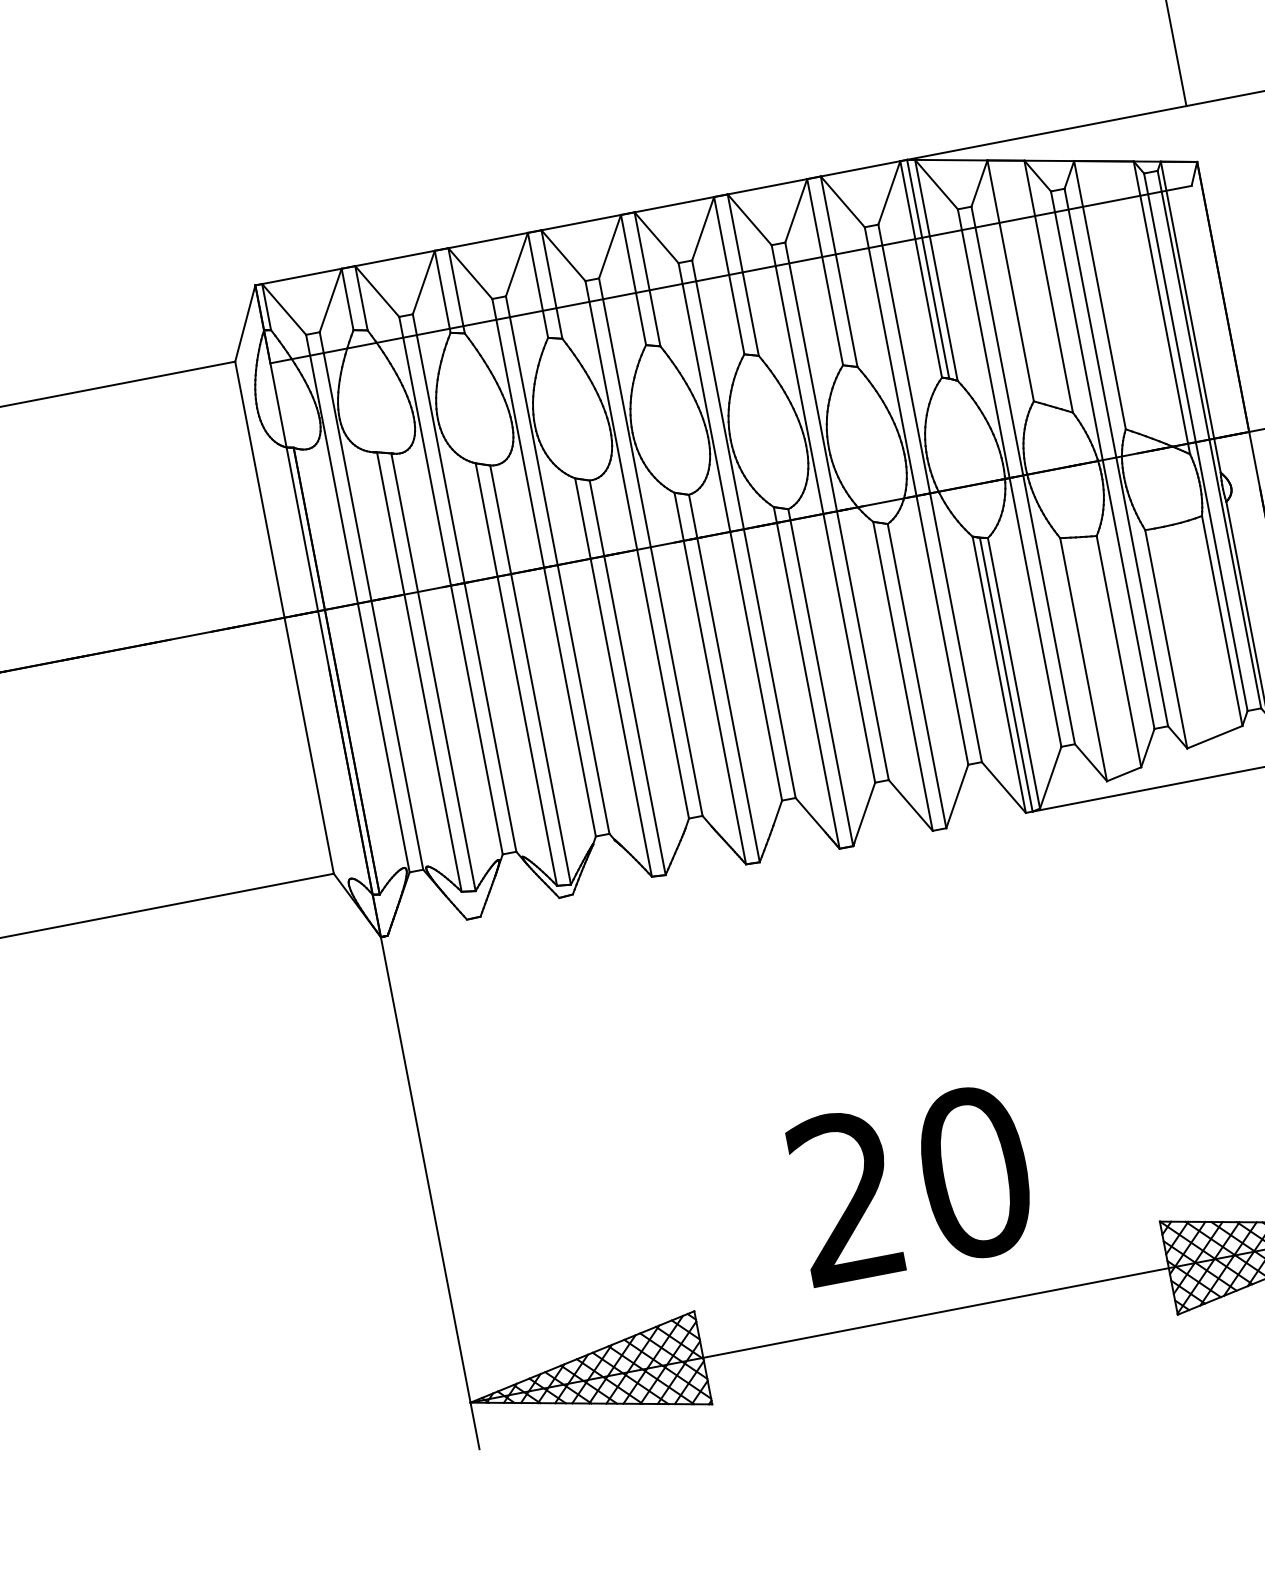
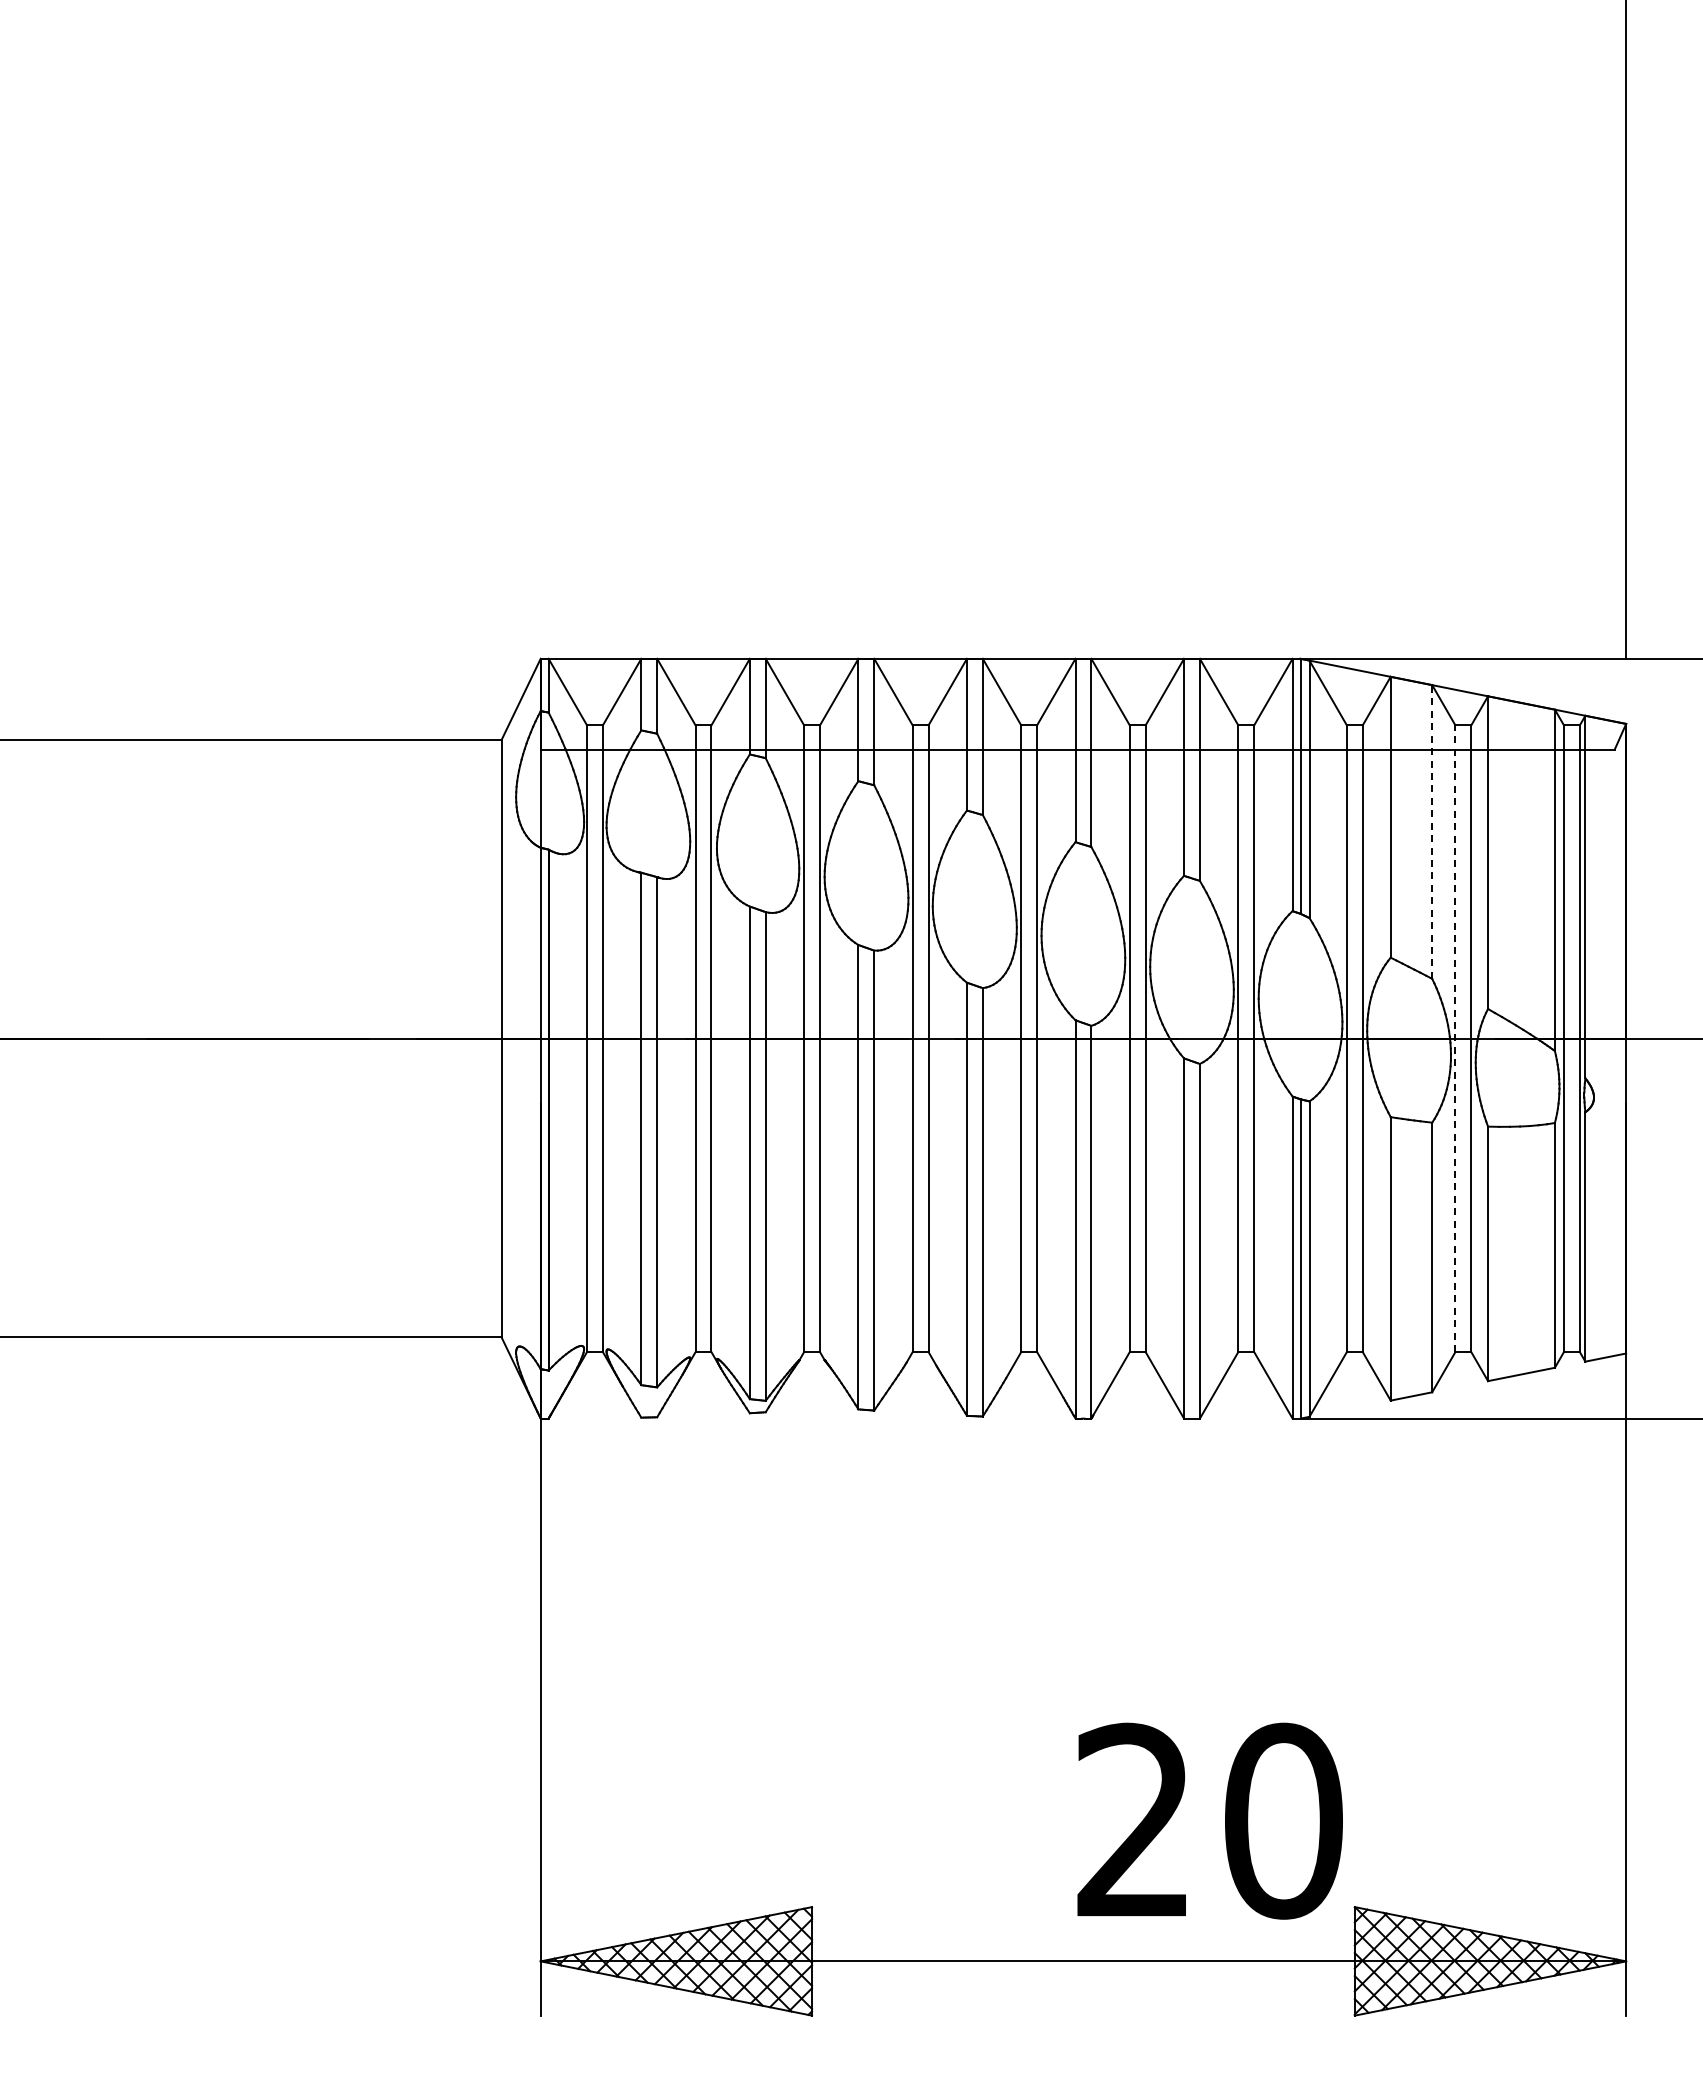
line: (1048, 286) -> (1432, 831), solid -> dashed
line: (1102, 459) -> (1455, 1038), solid -> dashed
text: (911, 1184) -> (1209, 1820), moved

